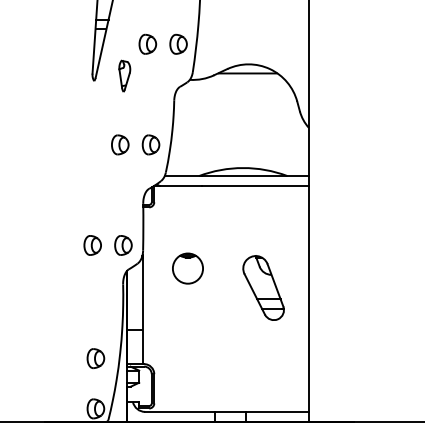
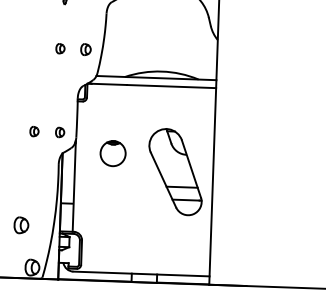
part: (120, 144) -> (60, 48), size x0.6
part: (150, 144) -> (85, 49), size x0.7
part: (92, 245) -> (34, 131), size x0.6
part: (123, 245) -> (60, 132), size x0.6
part: (263, 287) -> (175, 171), size x1.6
part: (95, 358) -> (21, 225), moved

